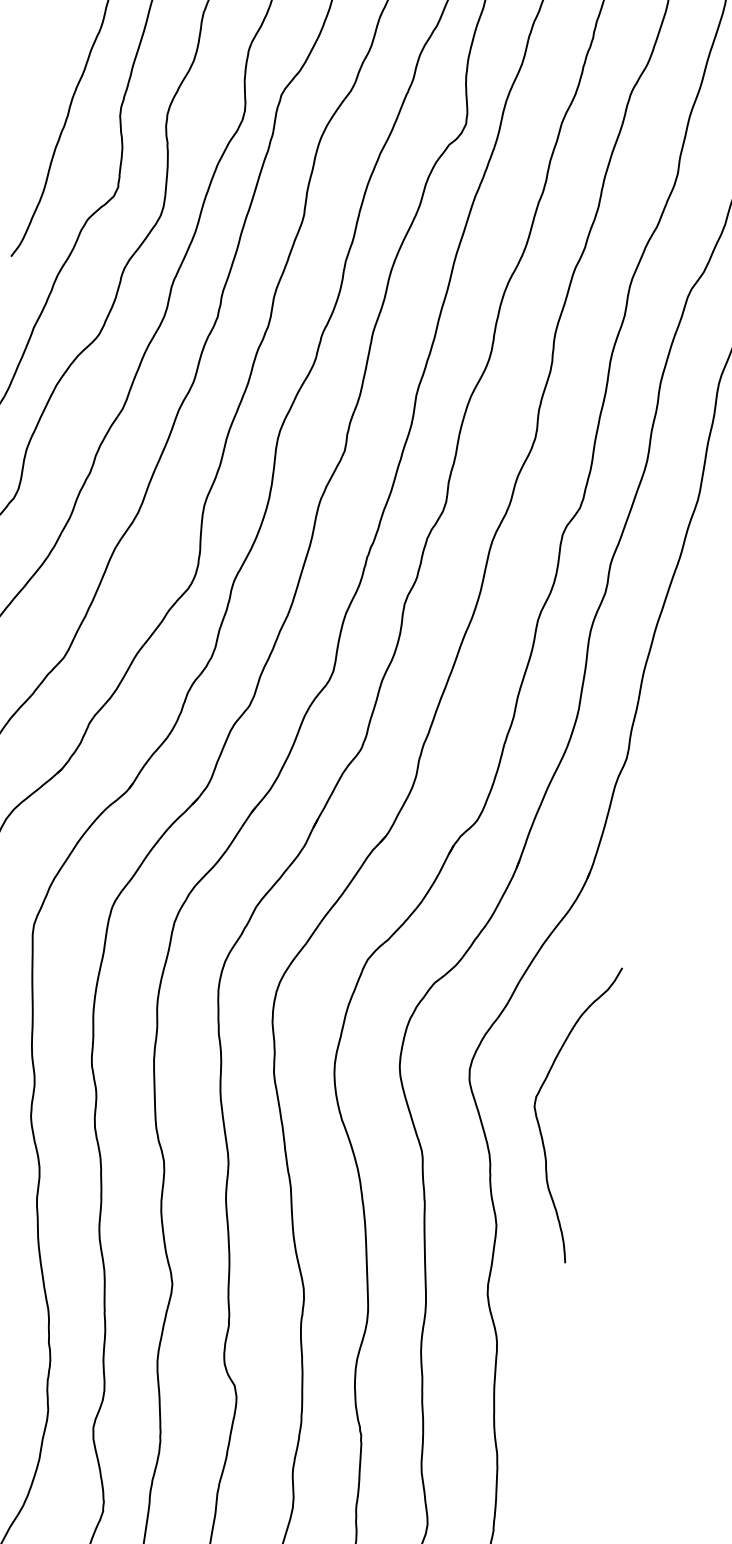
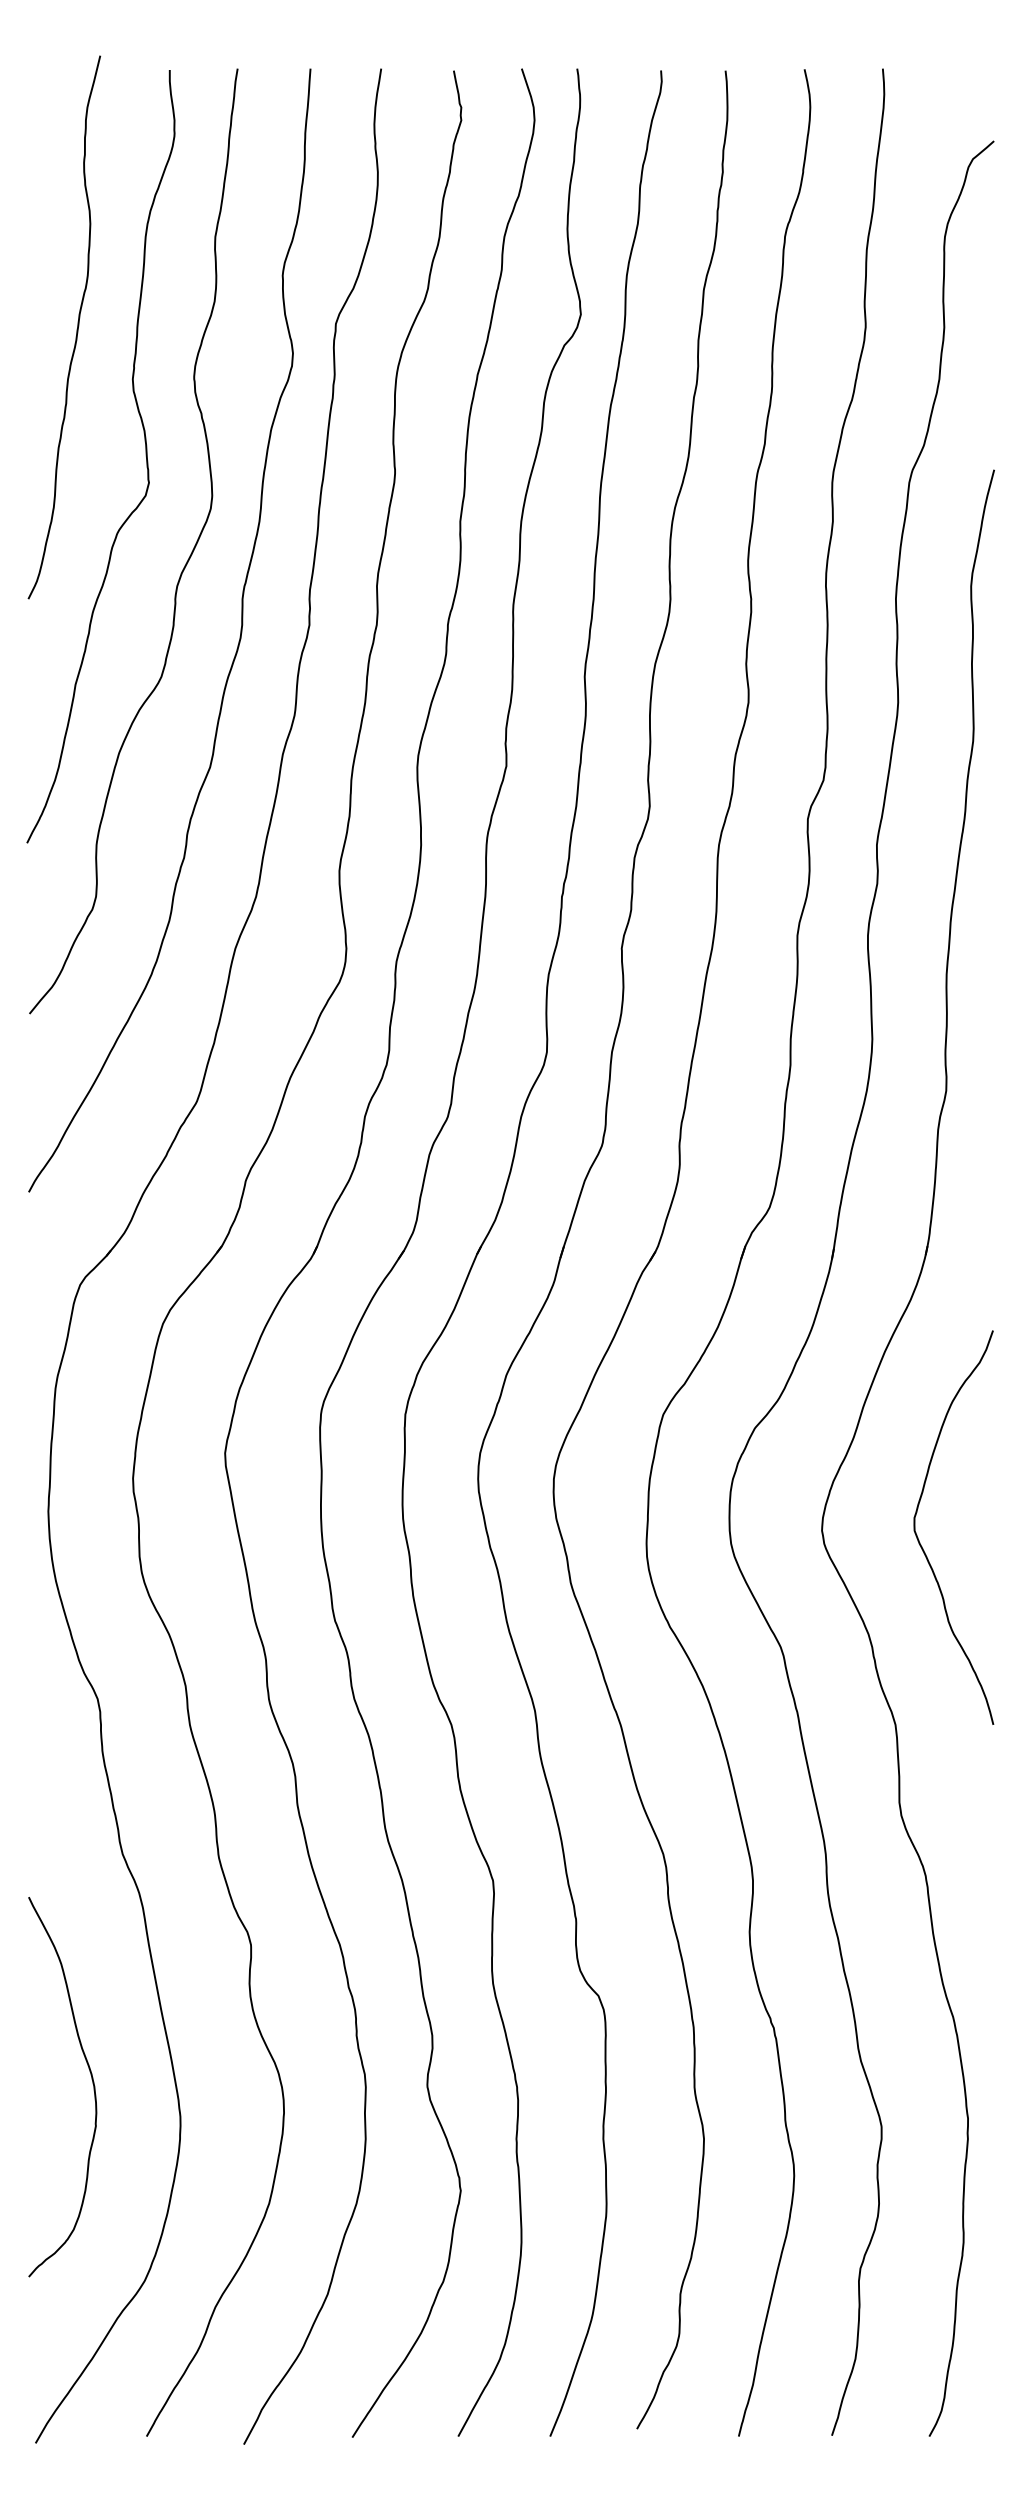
curve: (537, 1117) -> (921, 1544), moved

